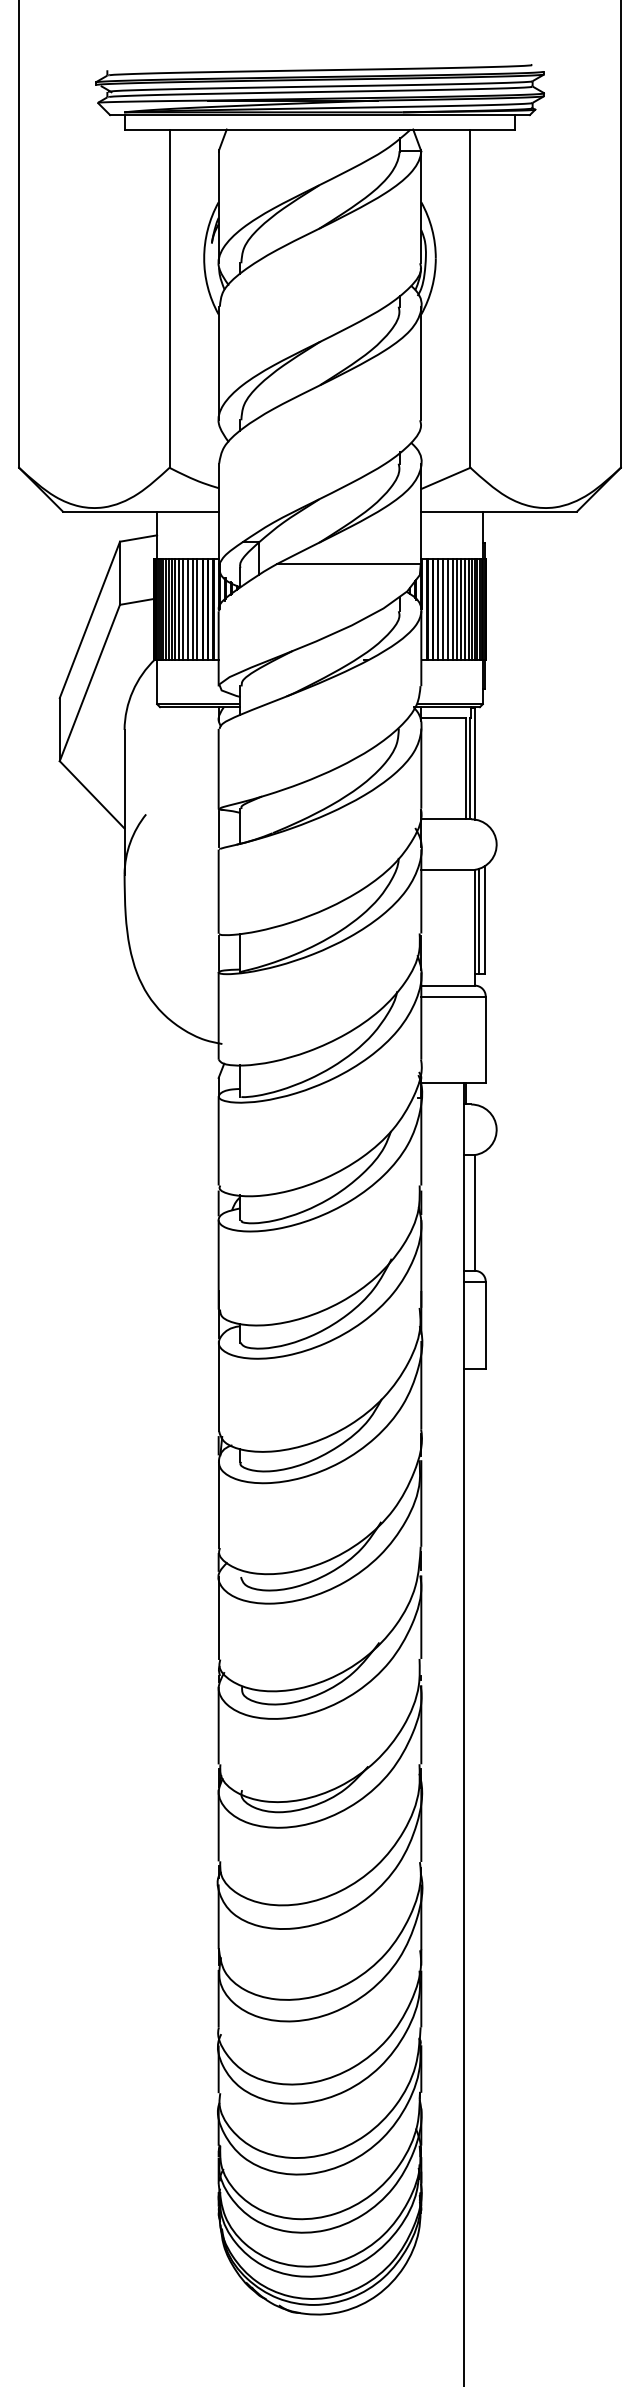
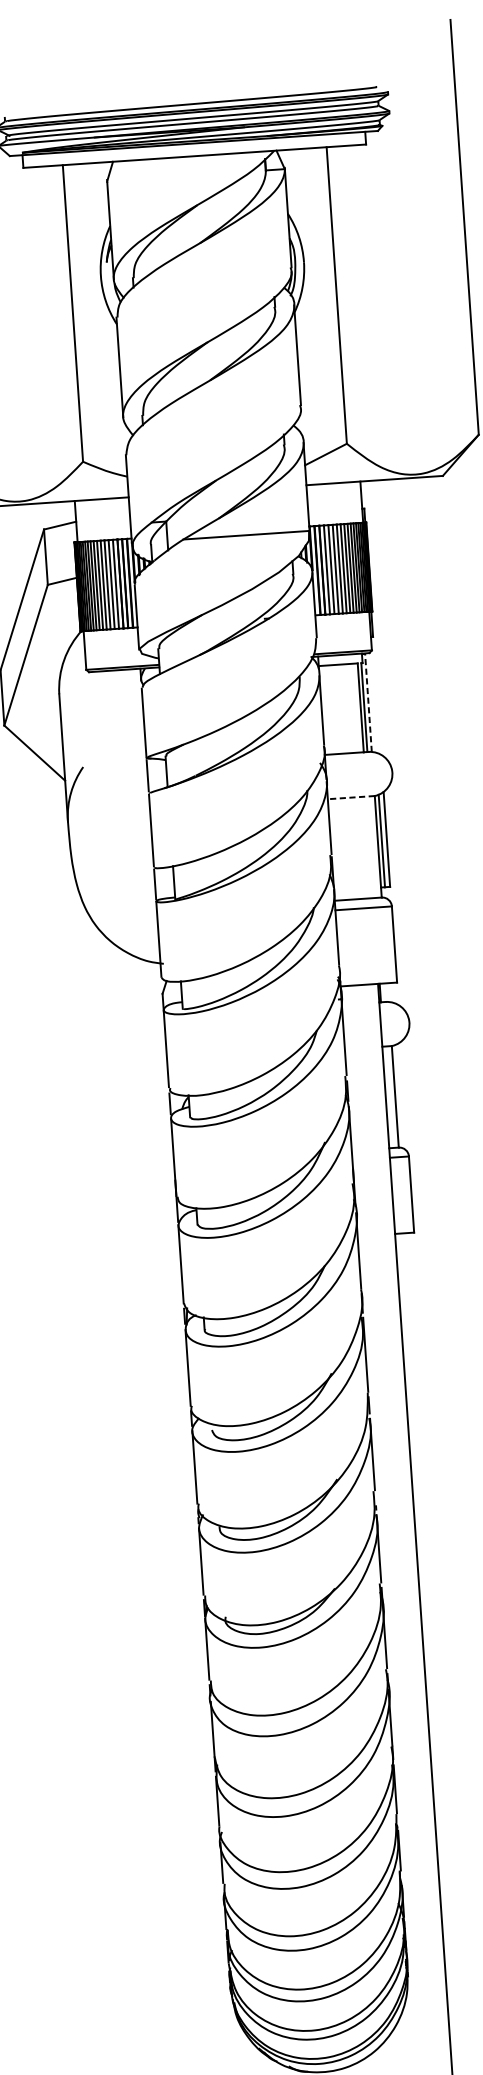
line: (474, 763) -> (368, 702), solid -> dashed
line: (448, 869) -> (351, 797), solid -> dashed

